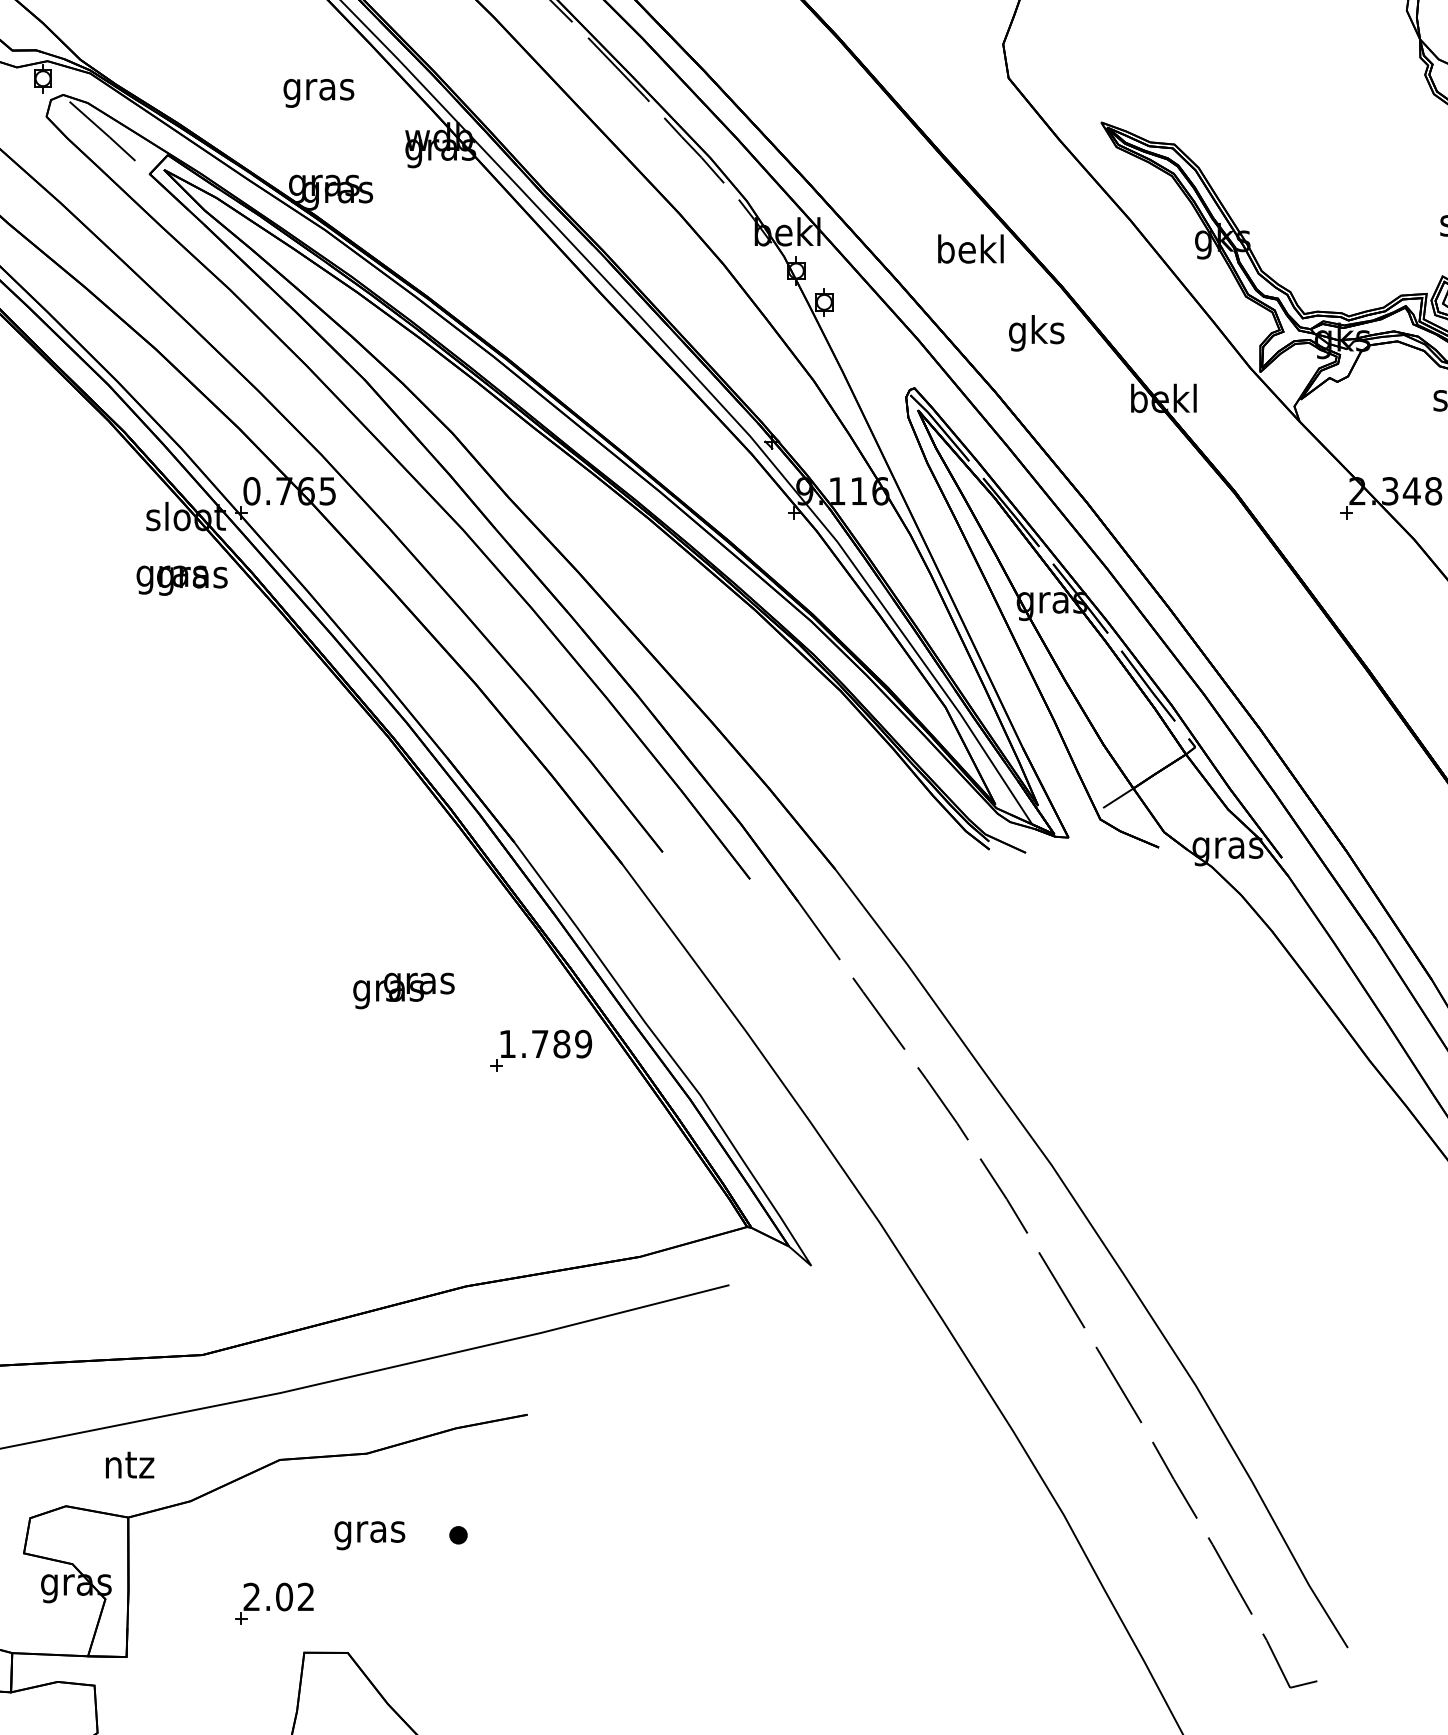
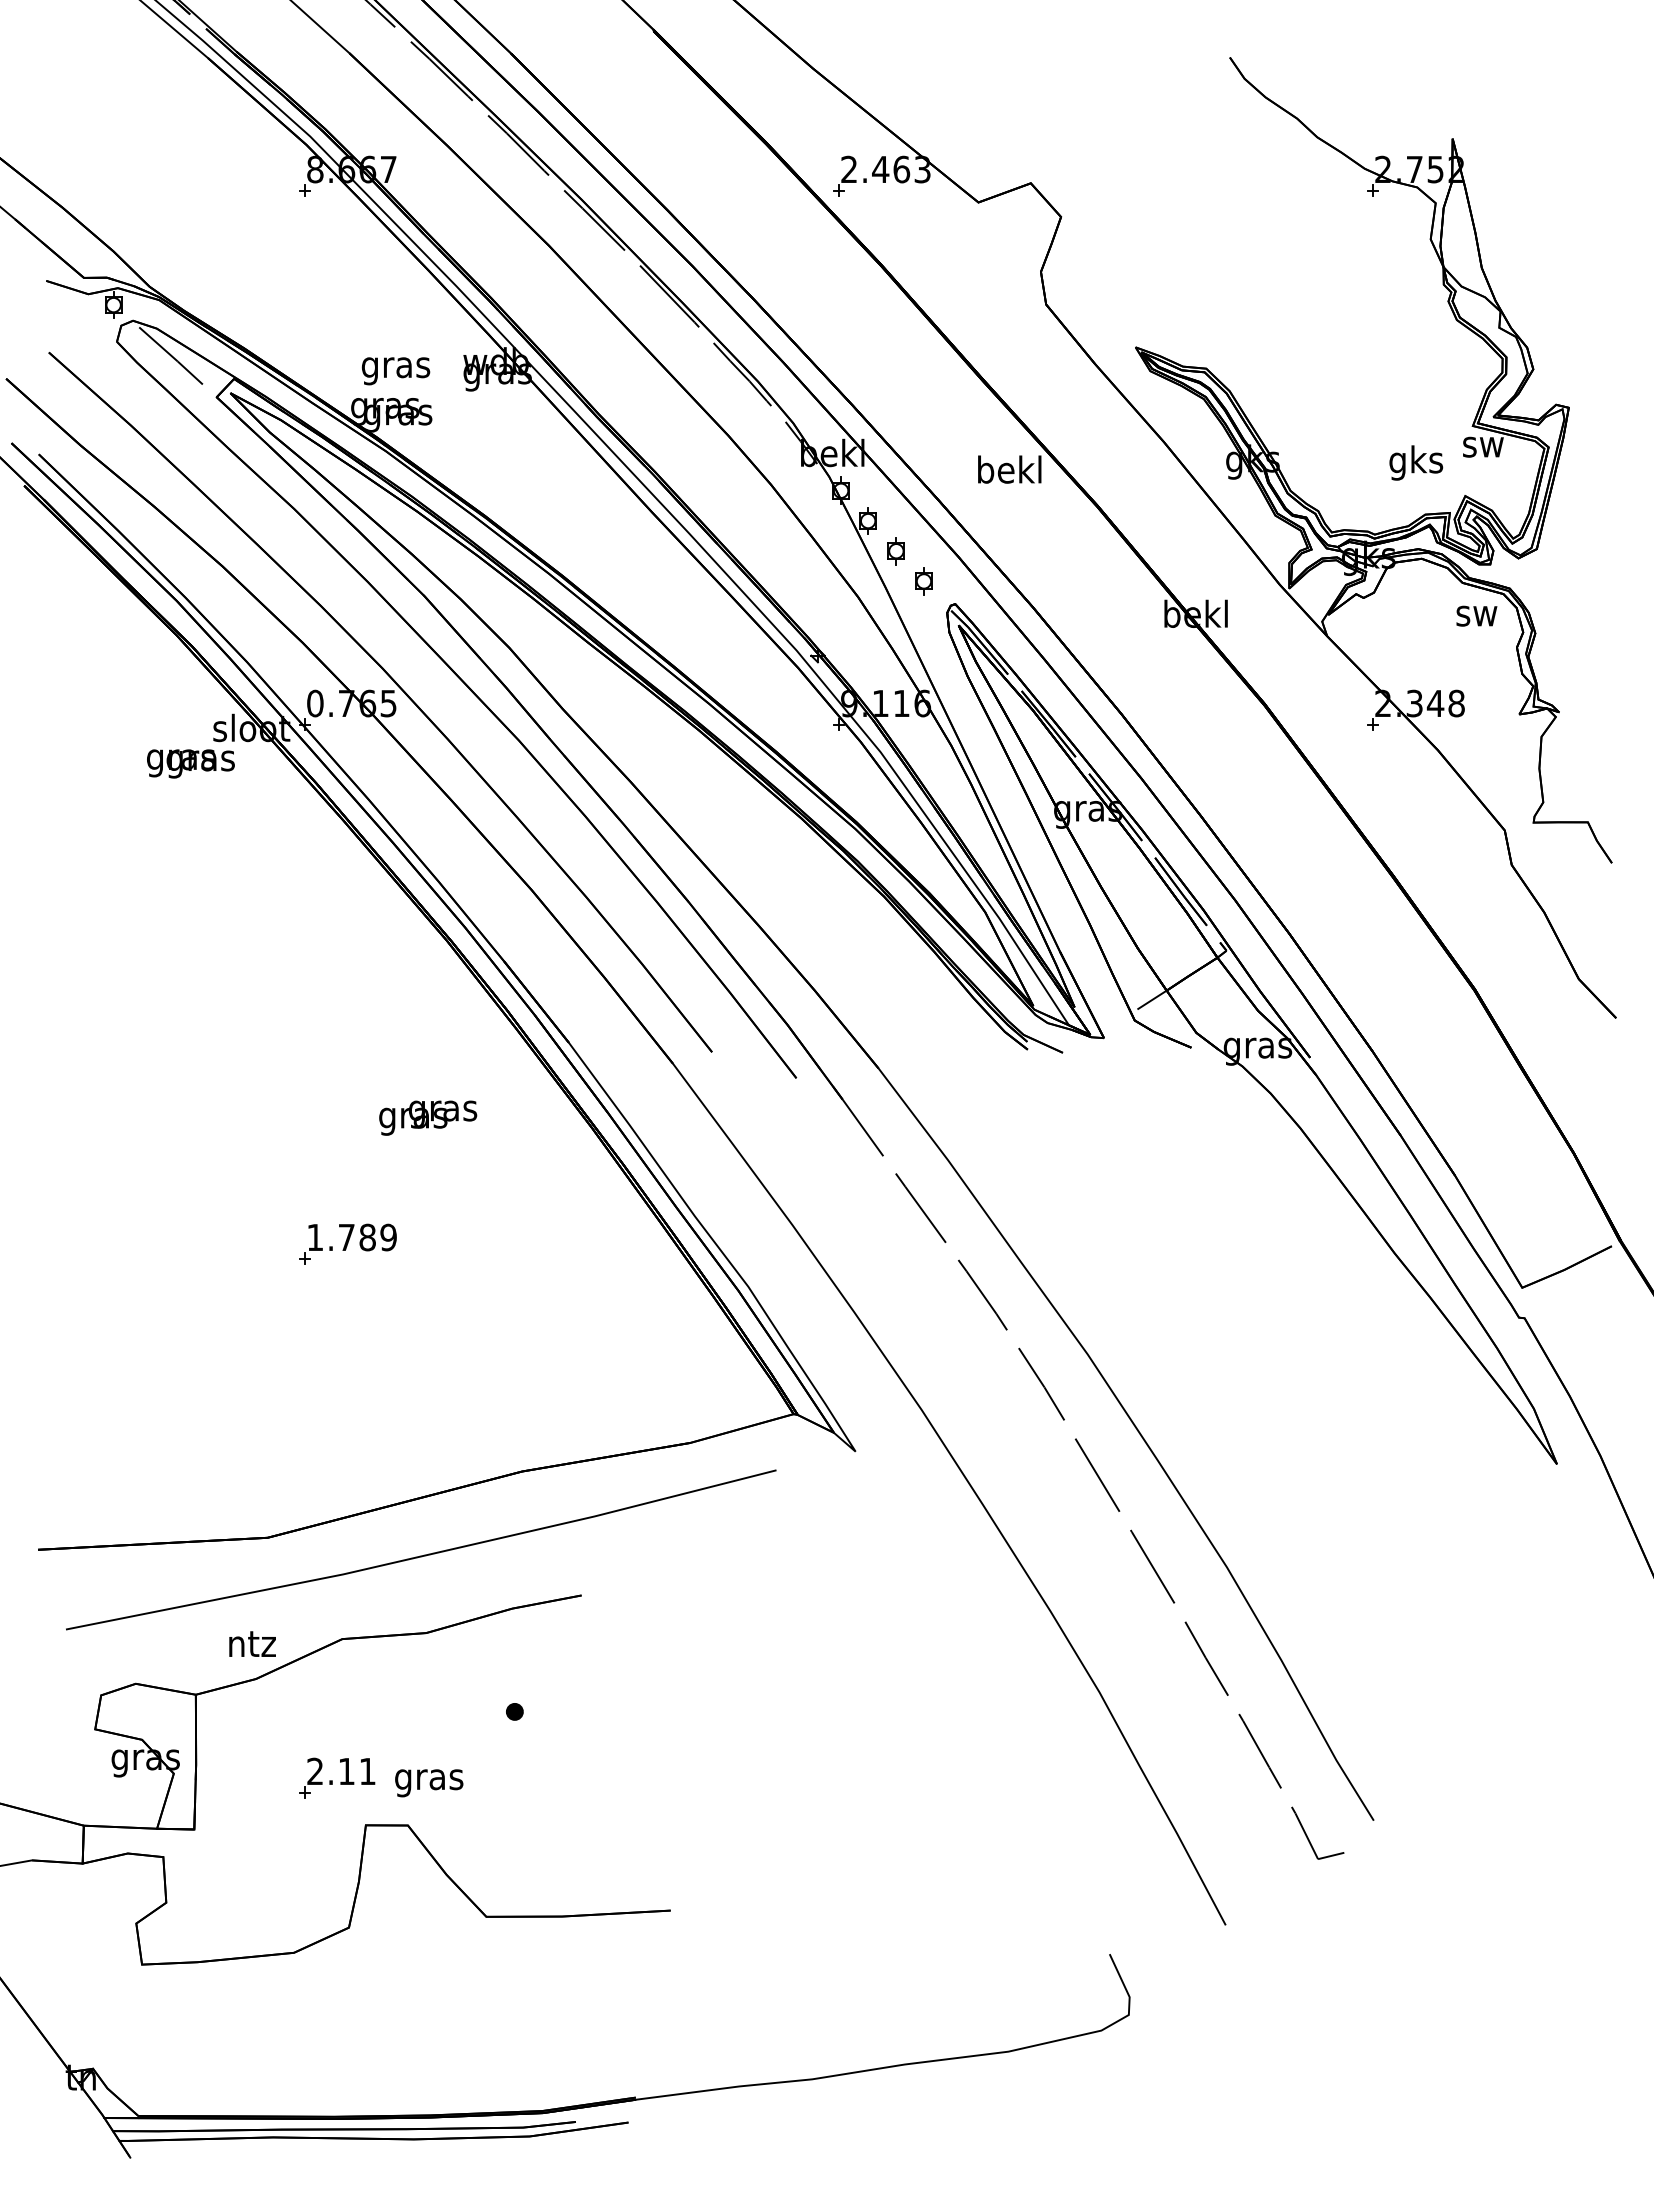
text: (318, 93) -> (395, 371), moved
text: (1036, 332) -> (1416, 462), moved
part: (852, 333) -> (895, 551), added
part: (881, 364) -> (923, 581), added
text: (181, 580) -> (190, 763), moved
text: (404, 990) -> (428, 1117), moved
part: (540, 1050) -> (347, 1243), moved
text: (129, 1464) -> (252, 1643), moved
text: (370, 1535) -> (429, 1783), moved
text: (294, 1597) -> (356, 1771), 2.02 -> 2.11

